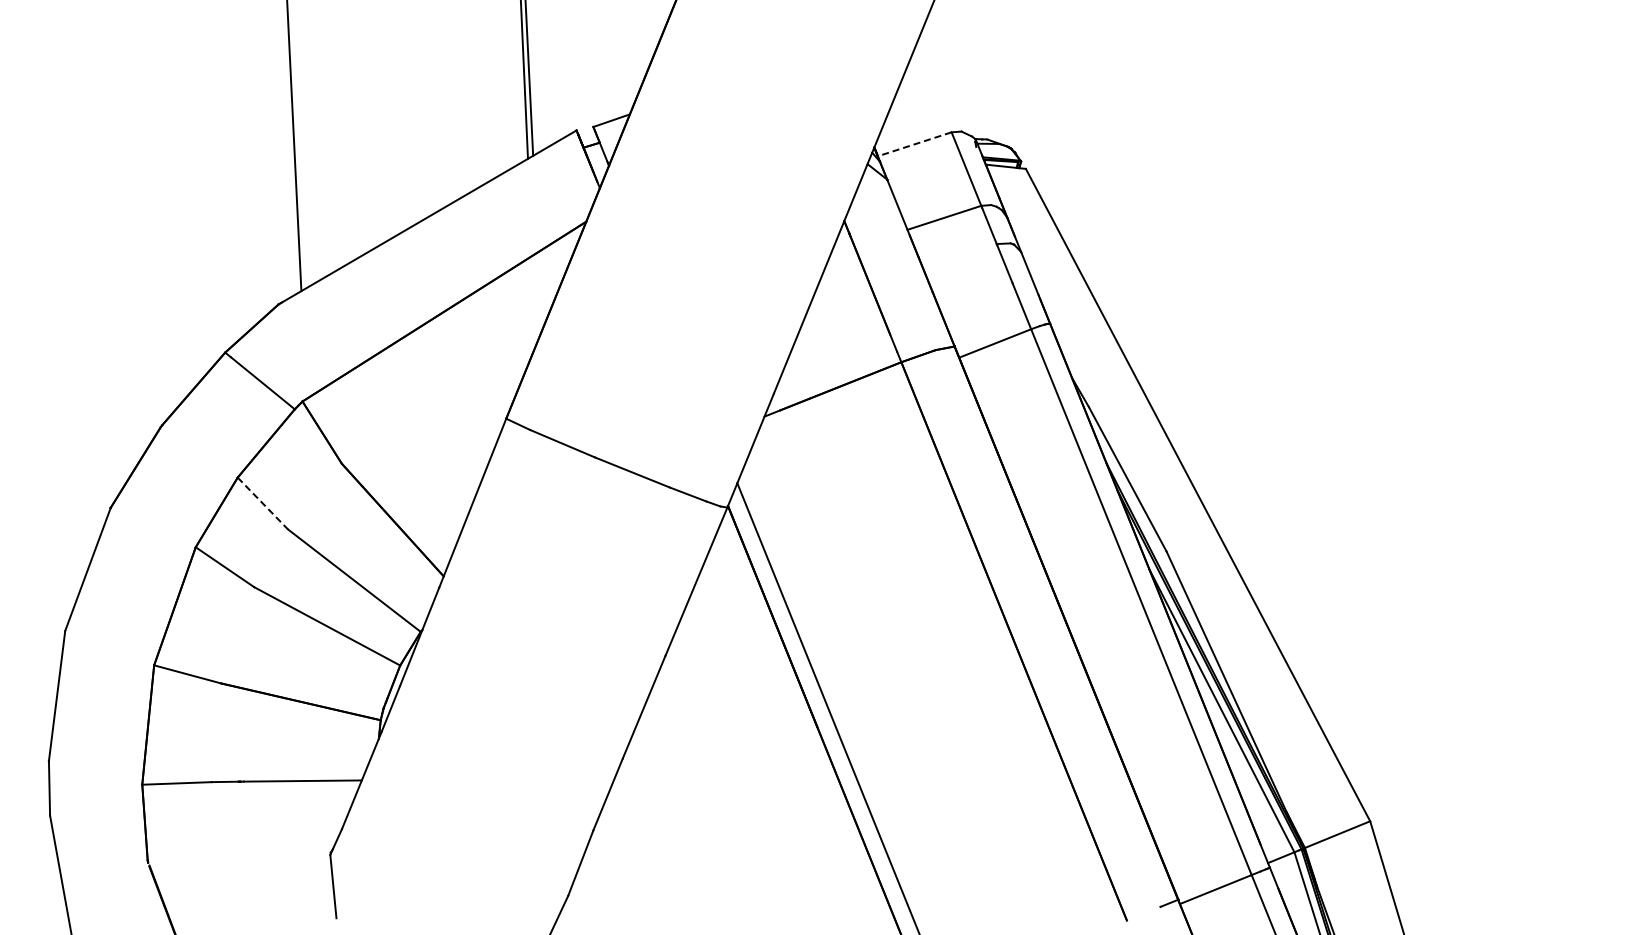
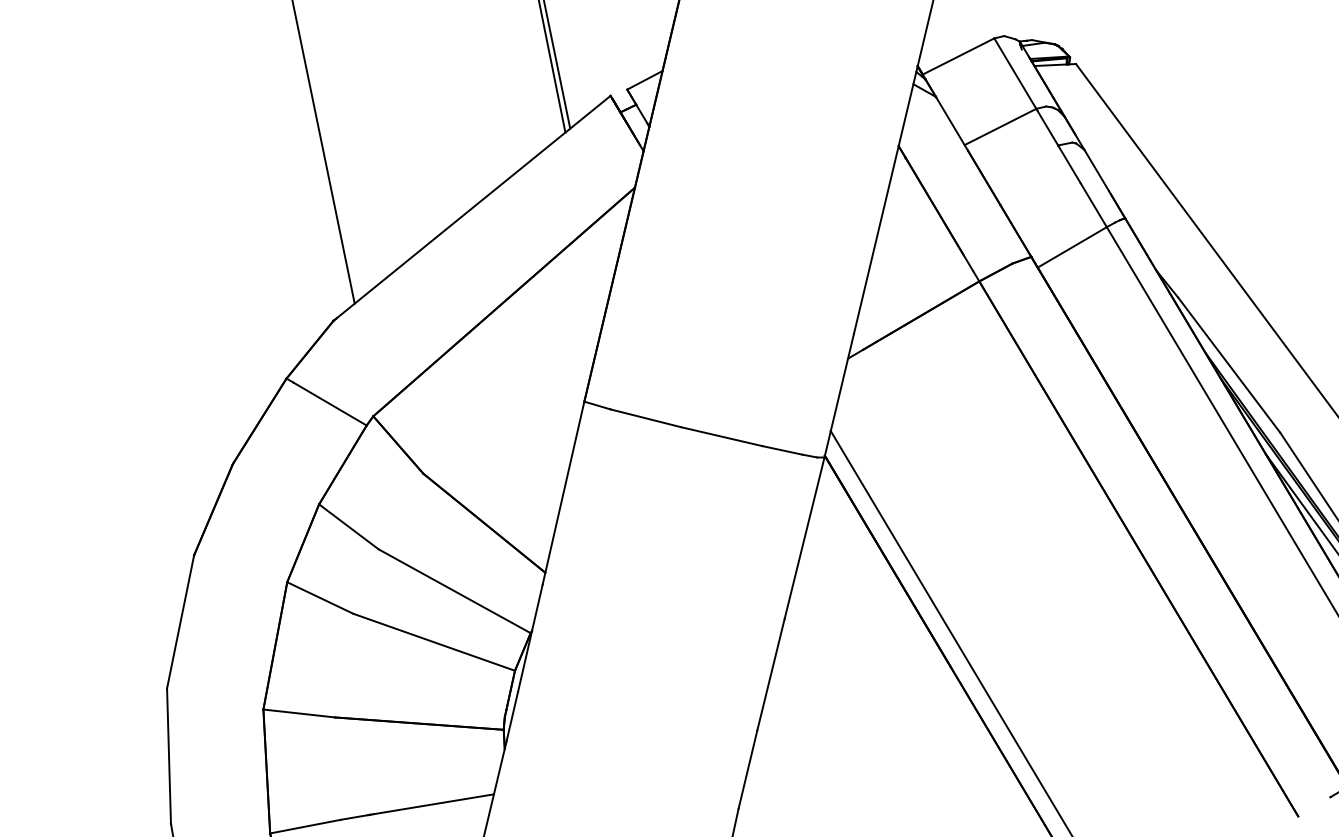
line: (914, 144) -> (958, 56), dashed -> solid
line: (263, 503) -> (349, 526), dashed -> solid

